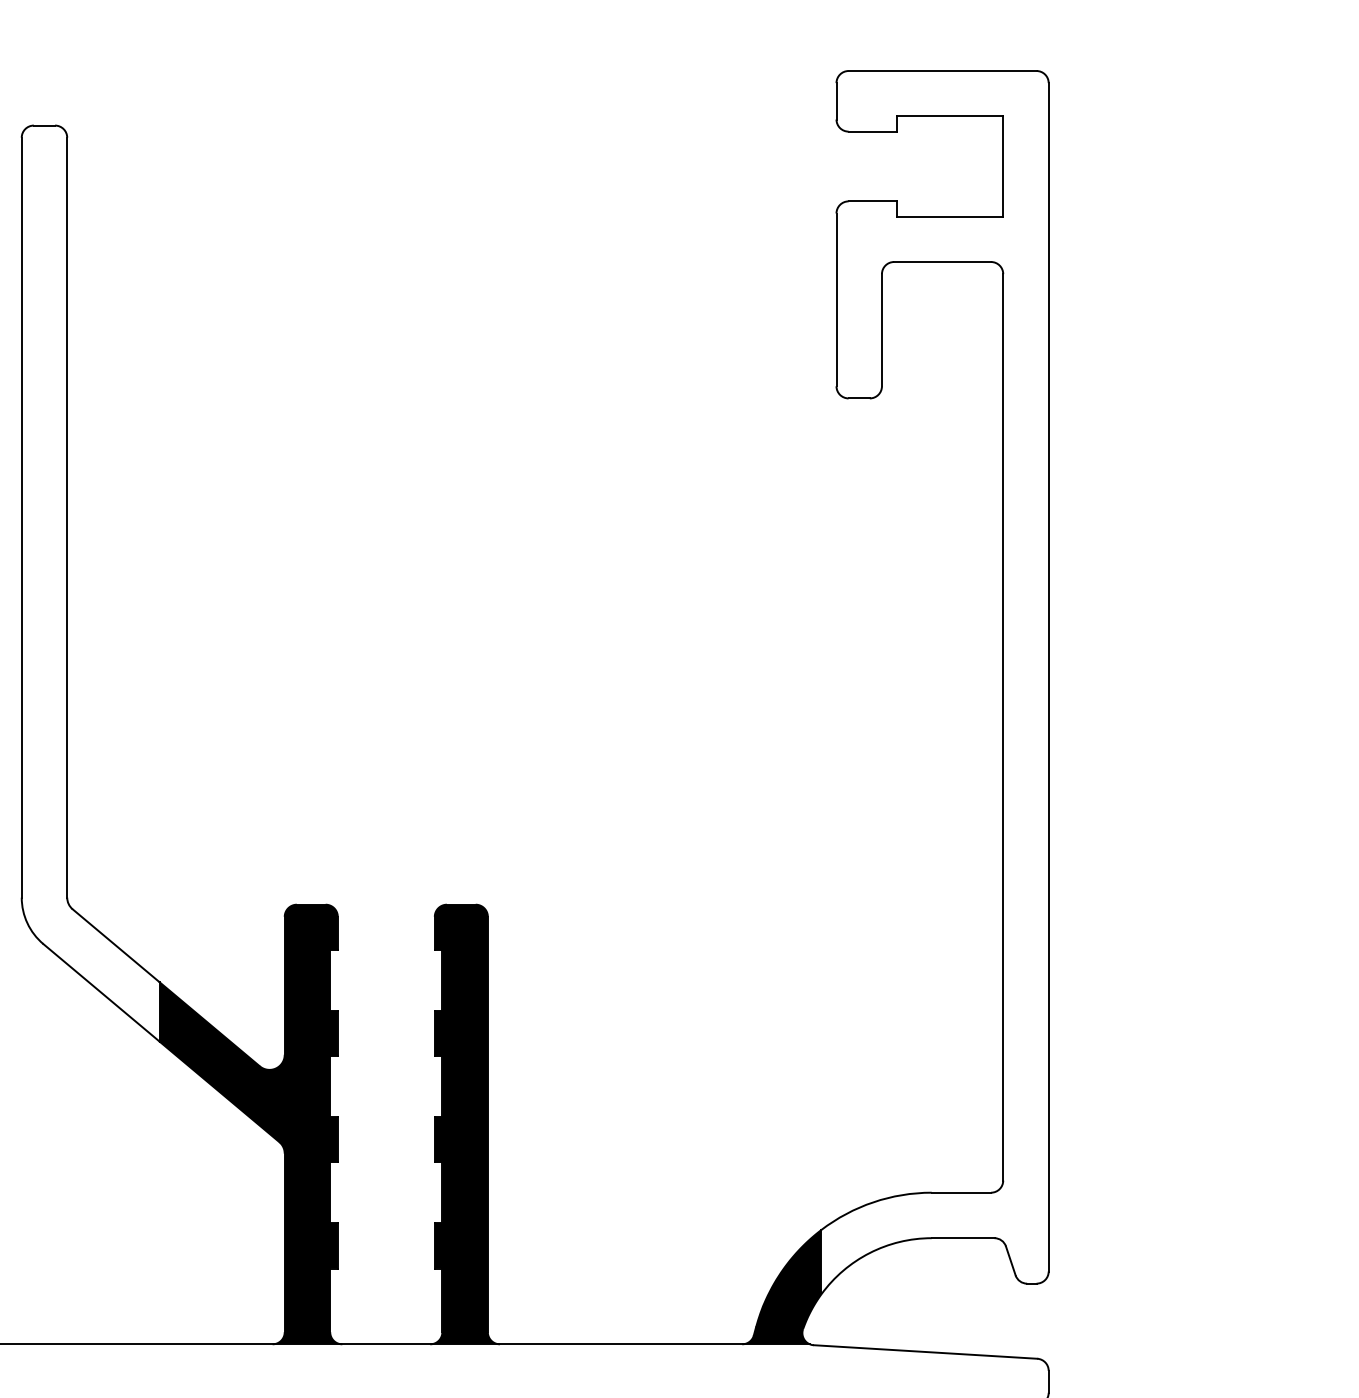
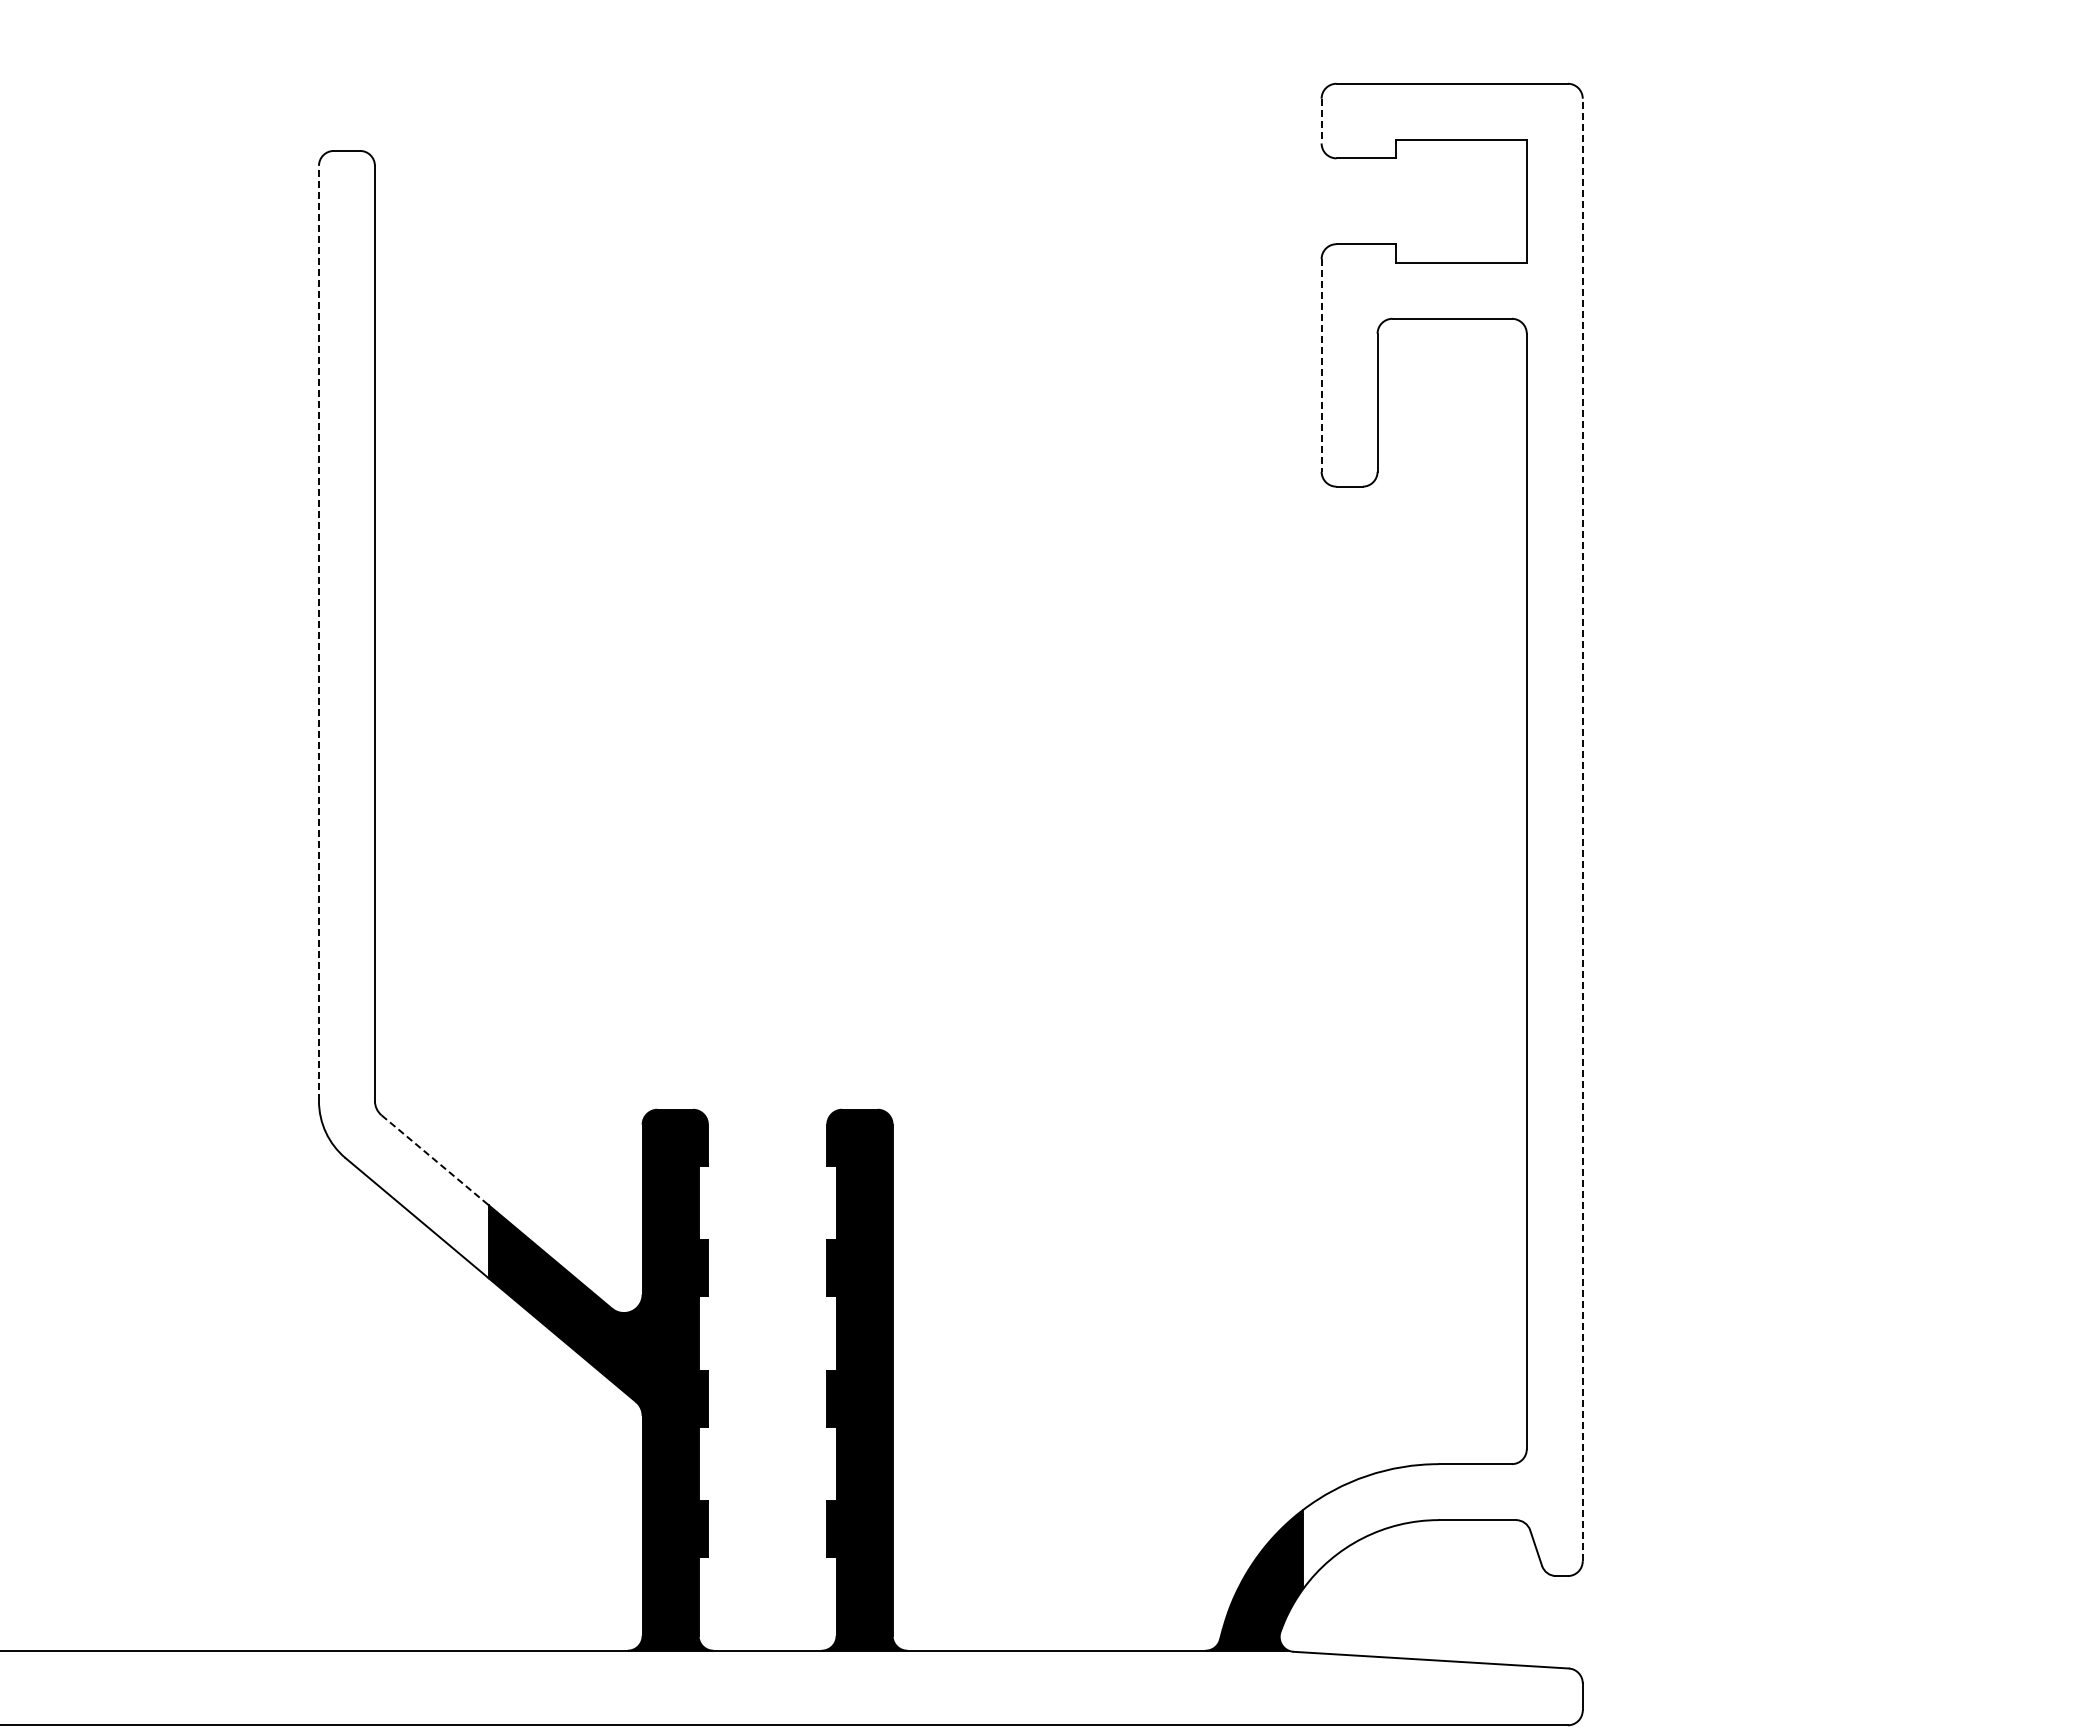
line: (836, 101) -> (1321, 121), solid -> dashed
line: (836, 299) -> (1321, 365), solid -> dashed
line: (21, 517) -> (318, 633), solid -> dashed
line: (1048, 676) -> (1582, 829), solid -> dashed
line: (116, 945) -> (435, 1160), solid -> dashed

